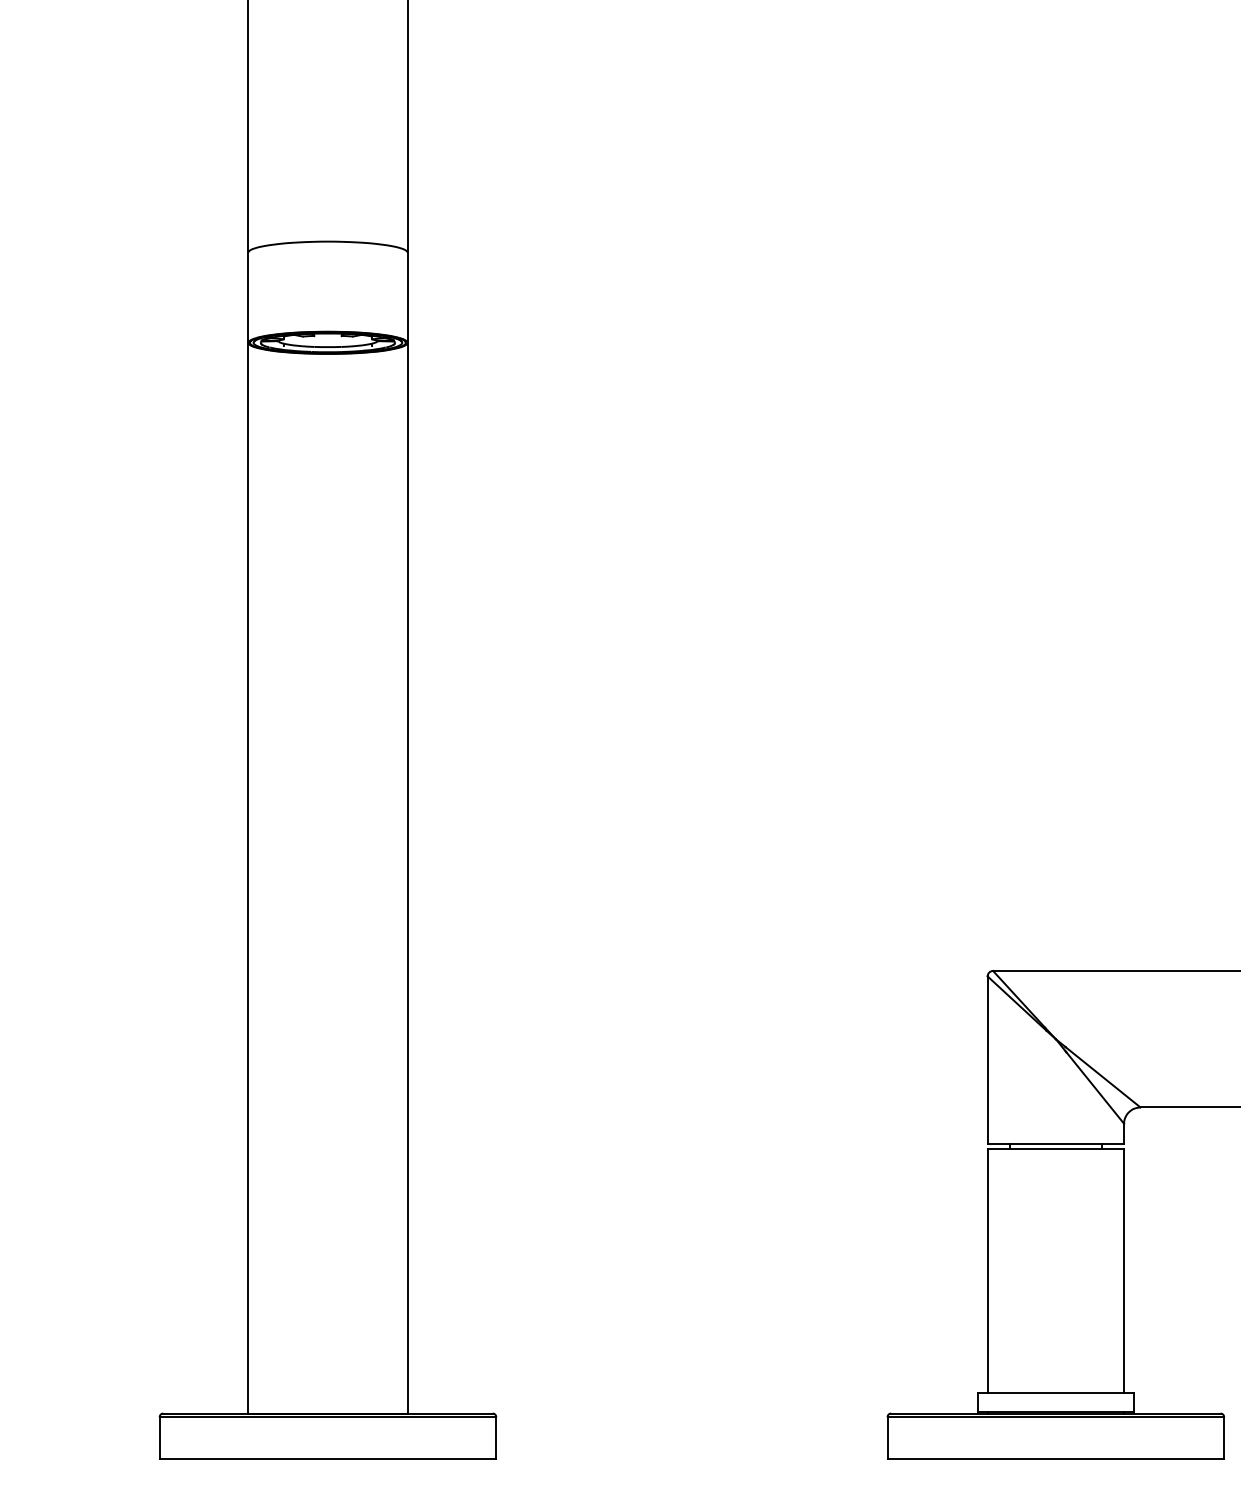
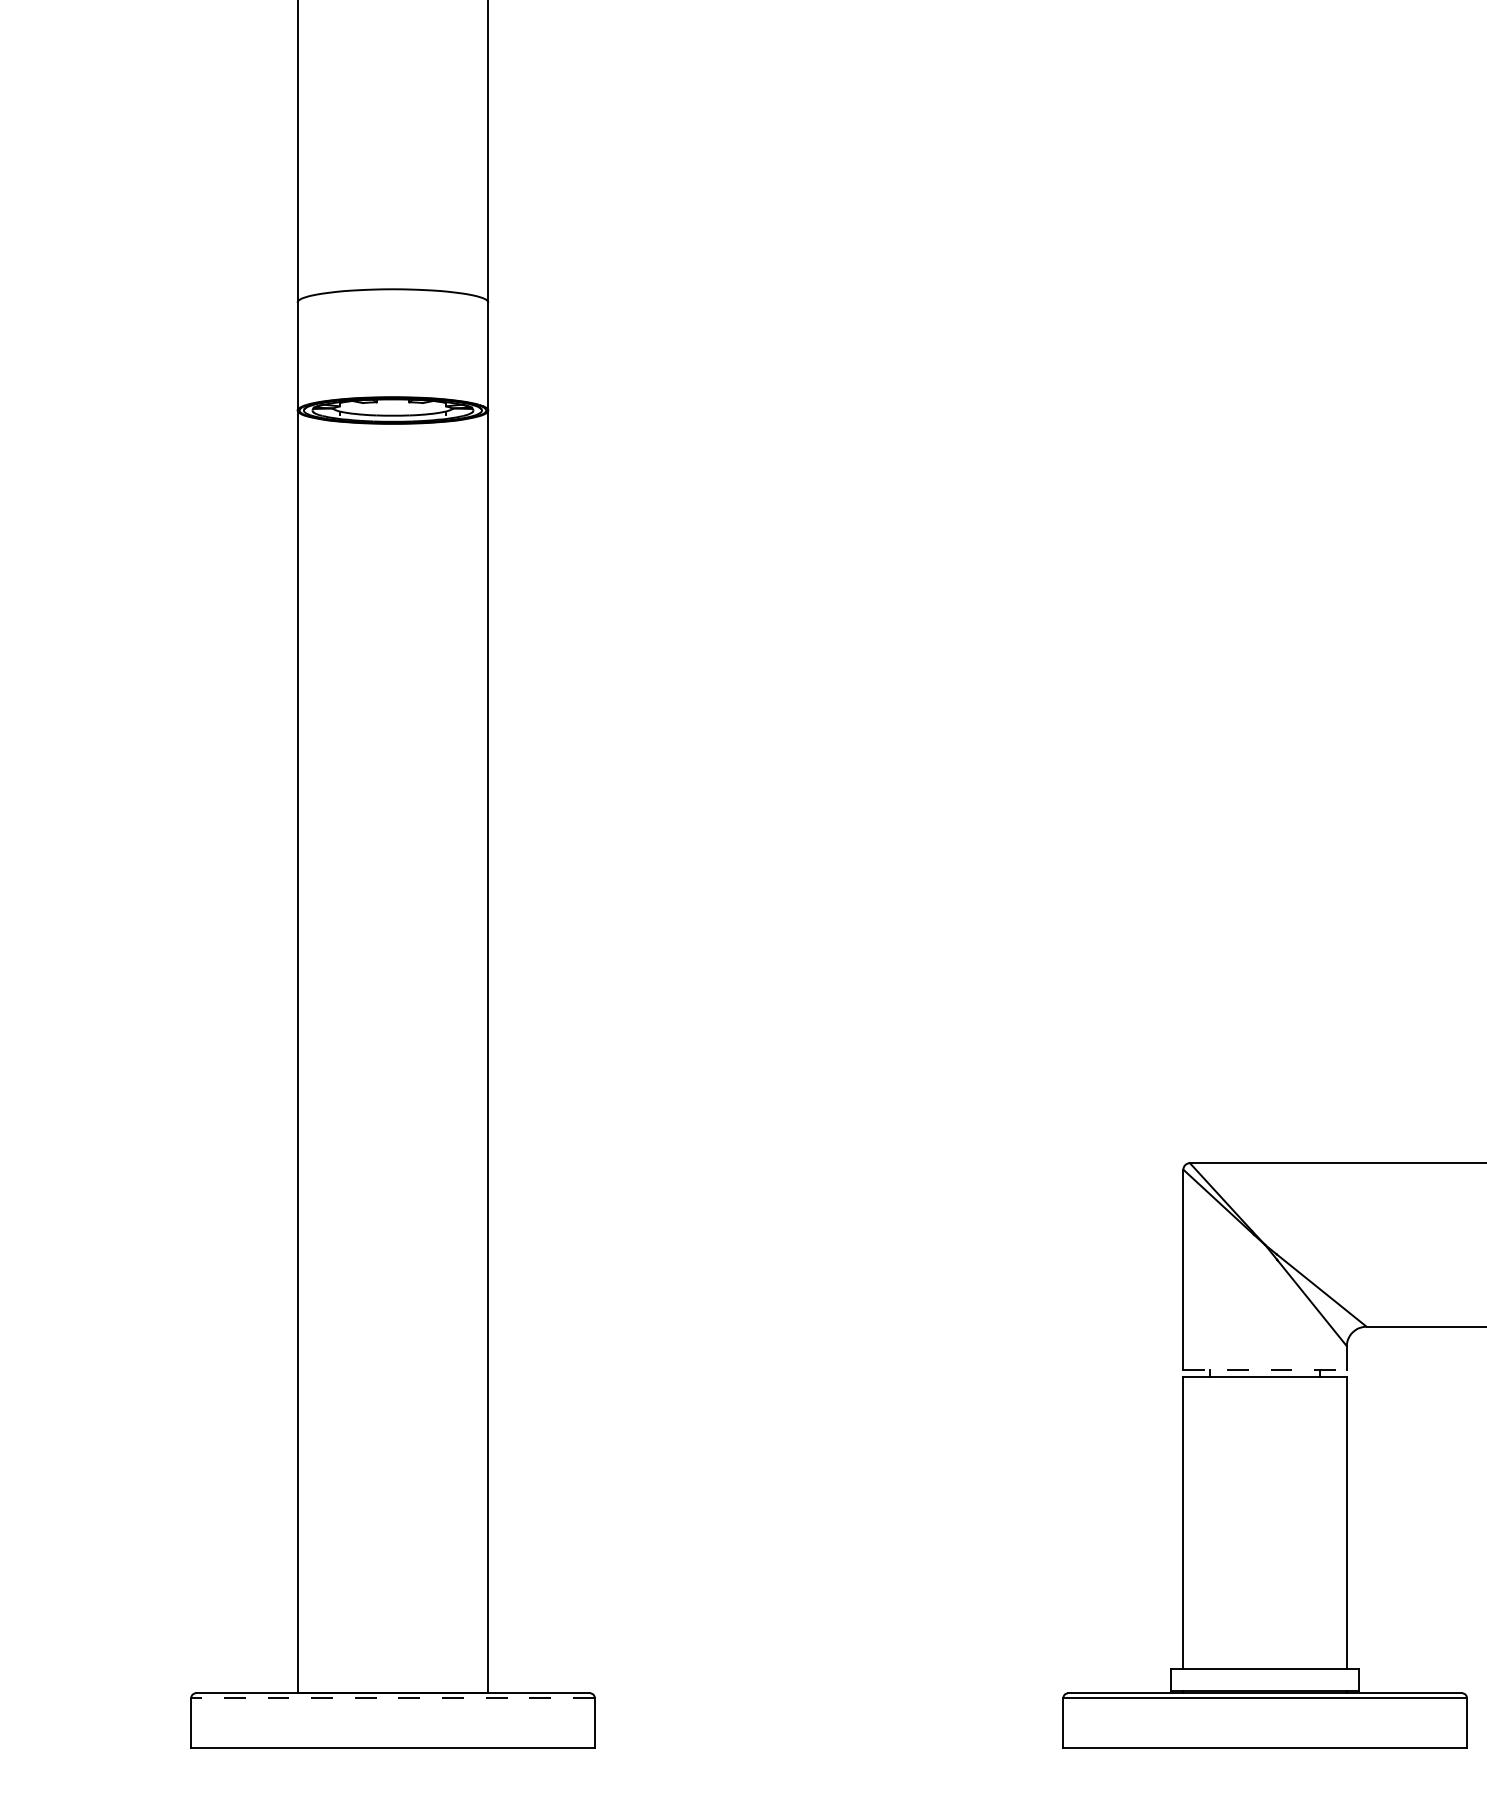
line: (1056, 1144) -> (1265, 1370), solid -> dashed
line: (328, 1416) -> (393, 1697), solid -> dashed

